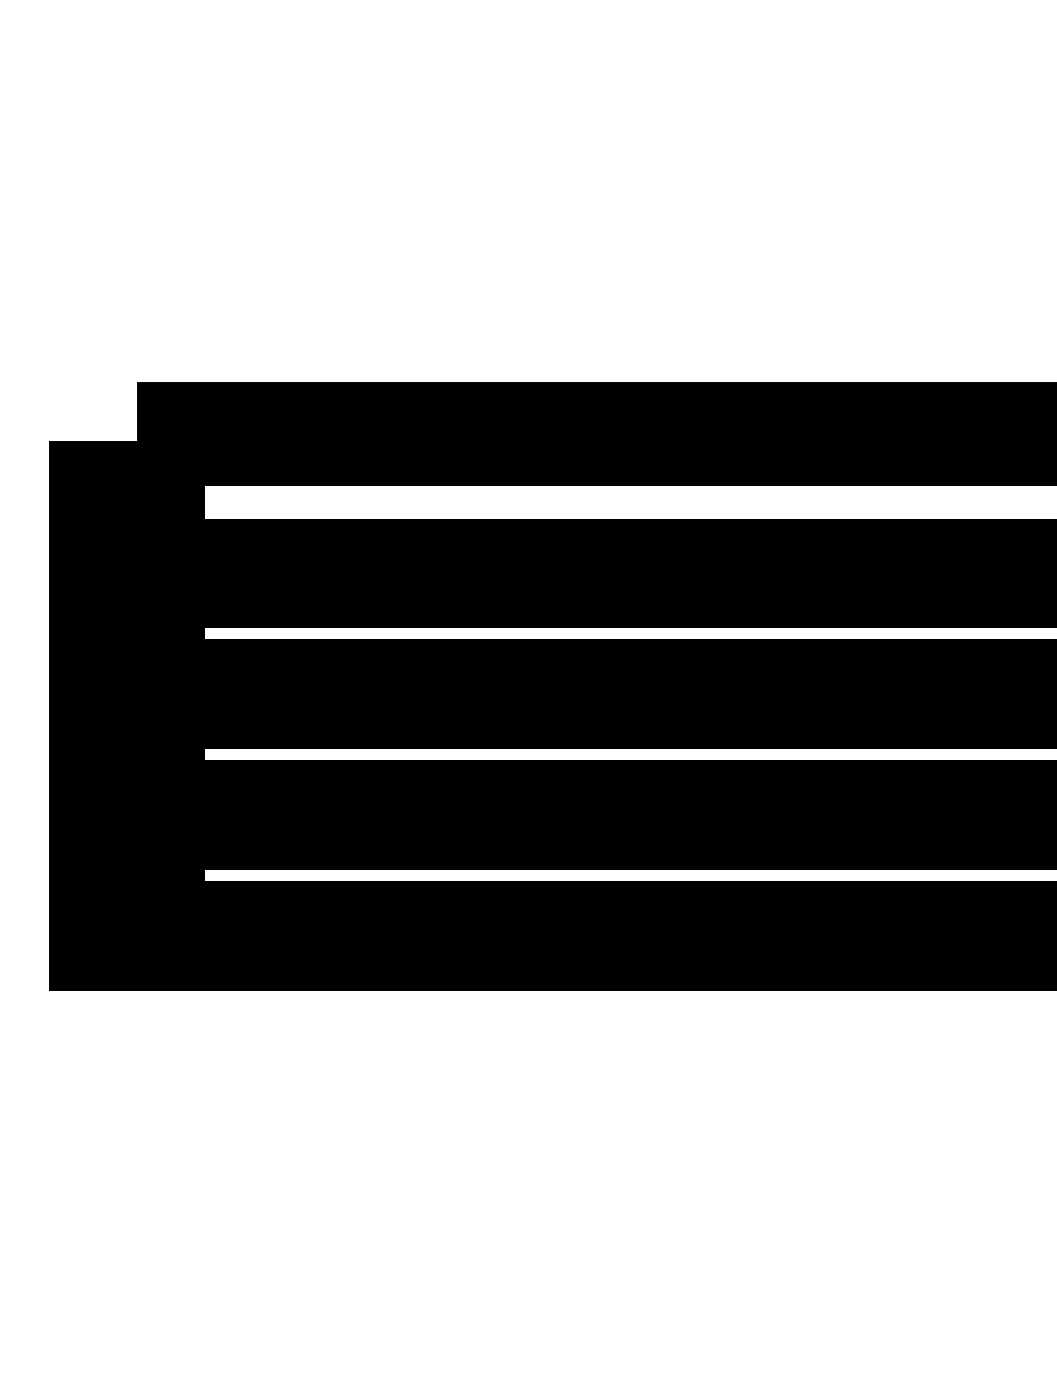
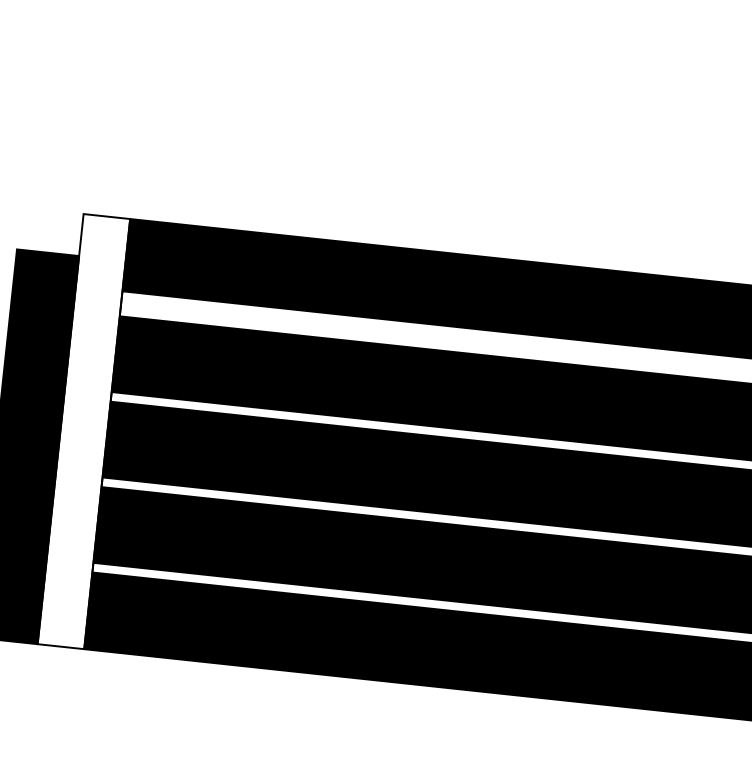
fill: (170, 686) -> (83, 431), removed

